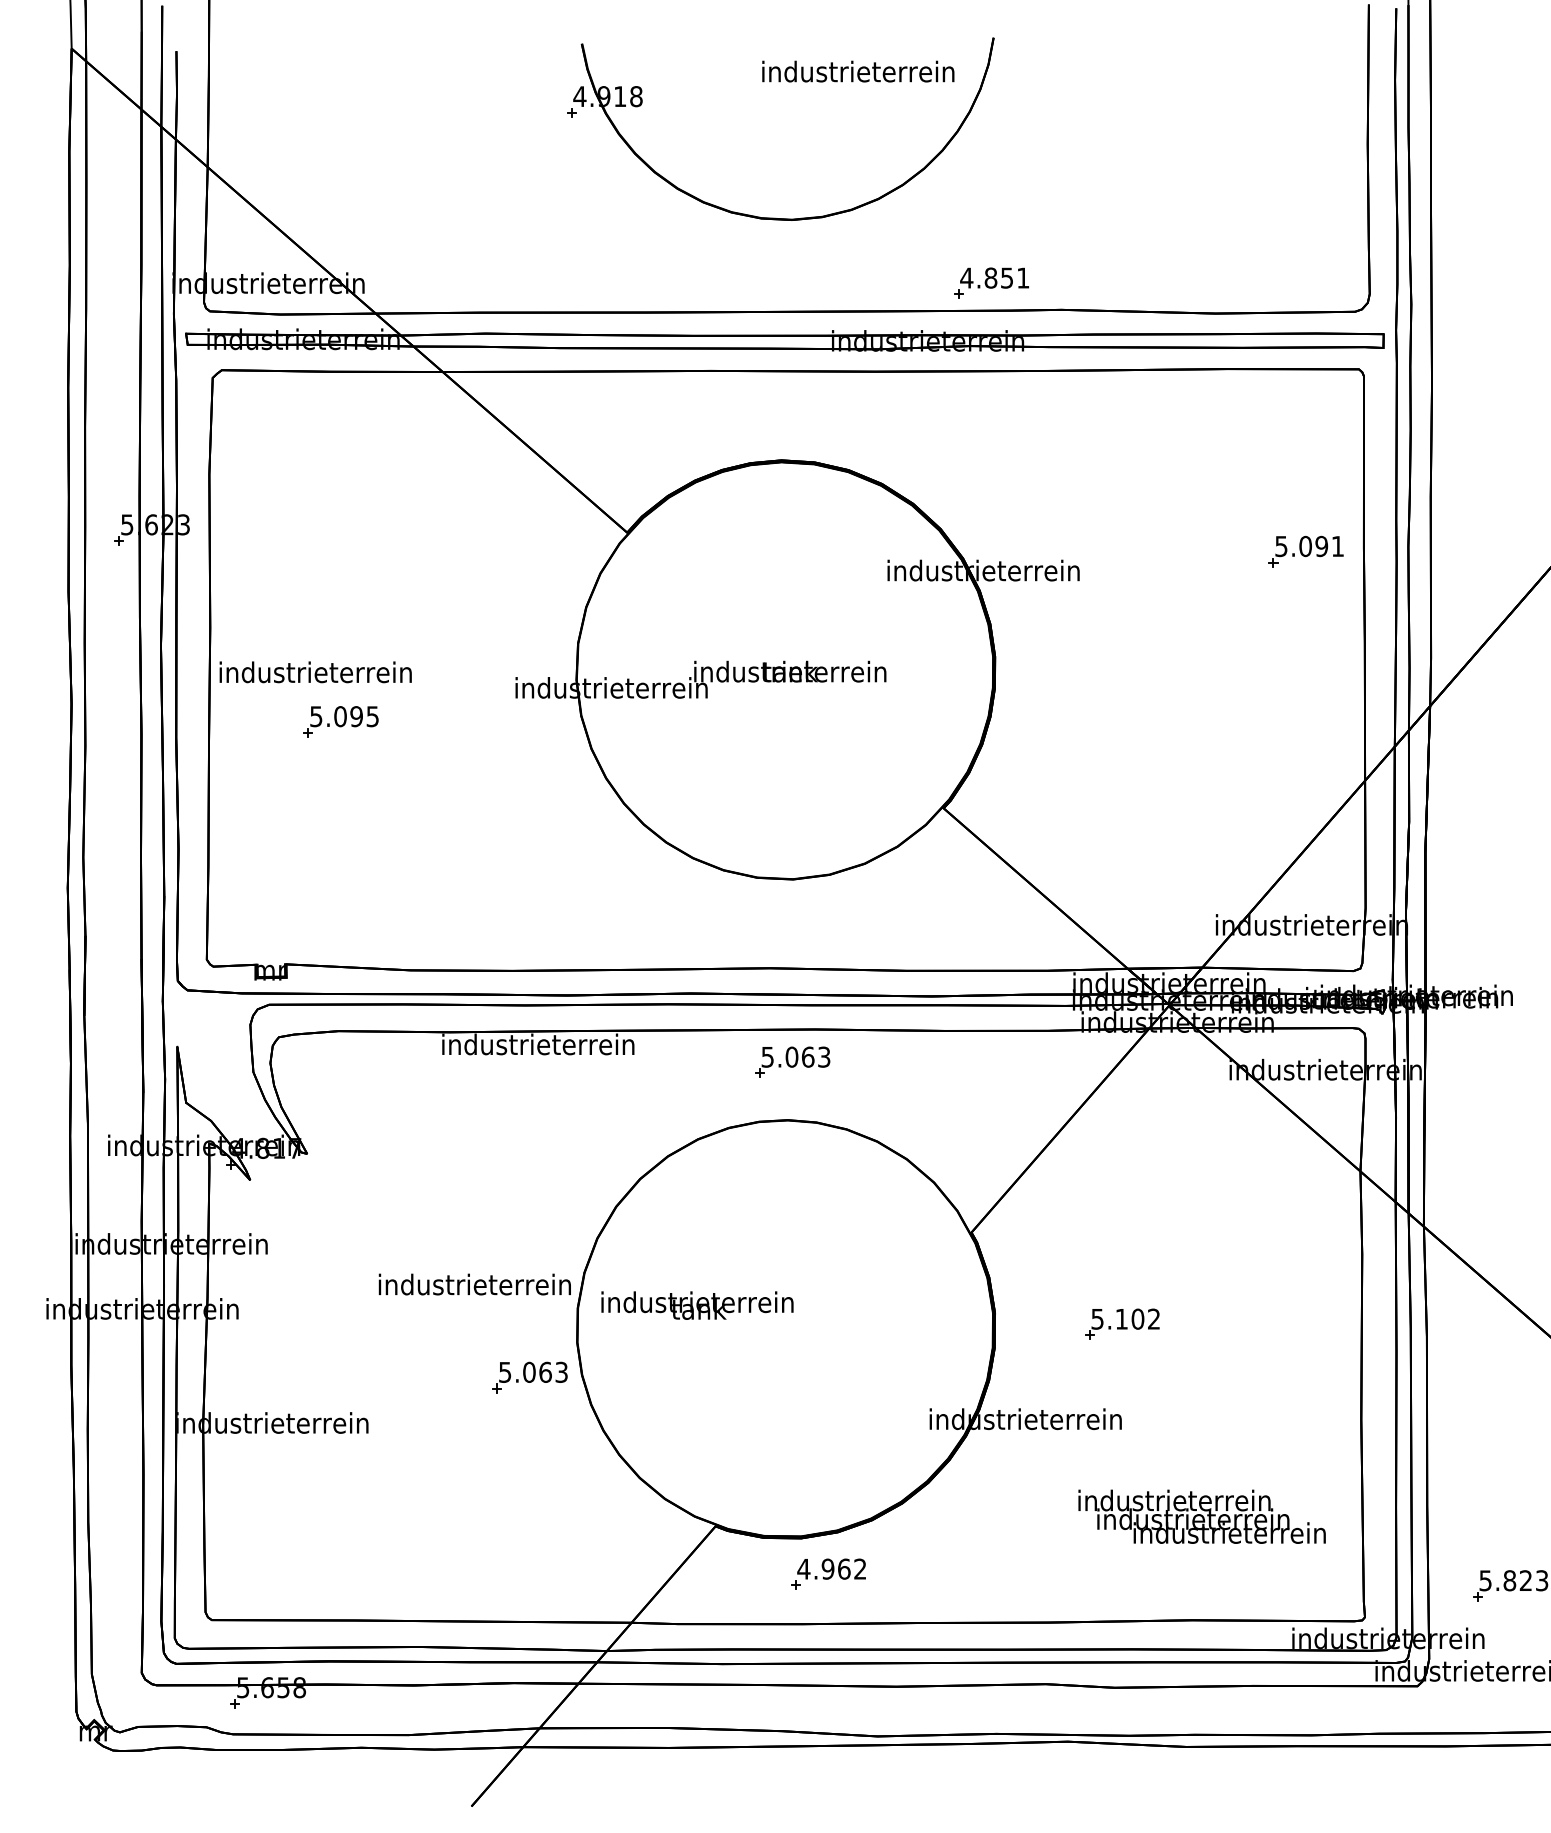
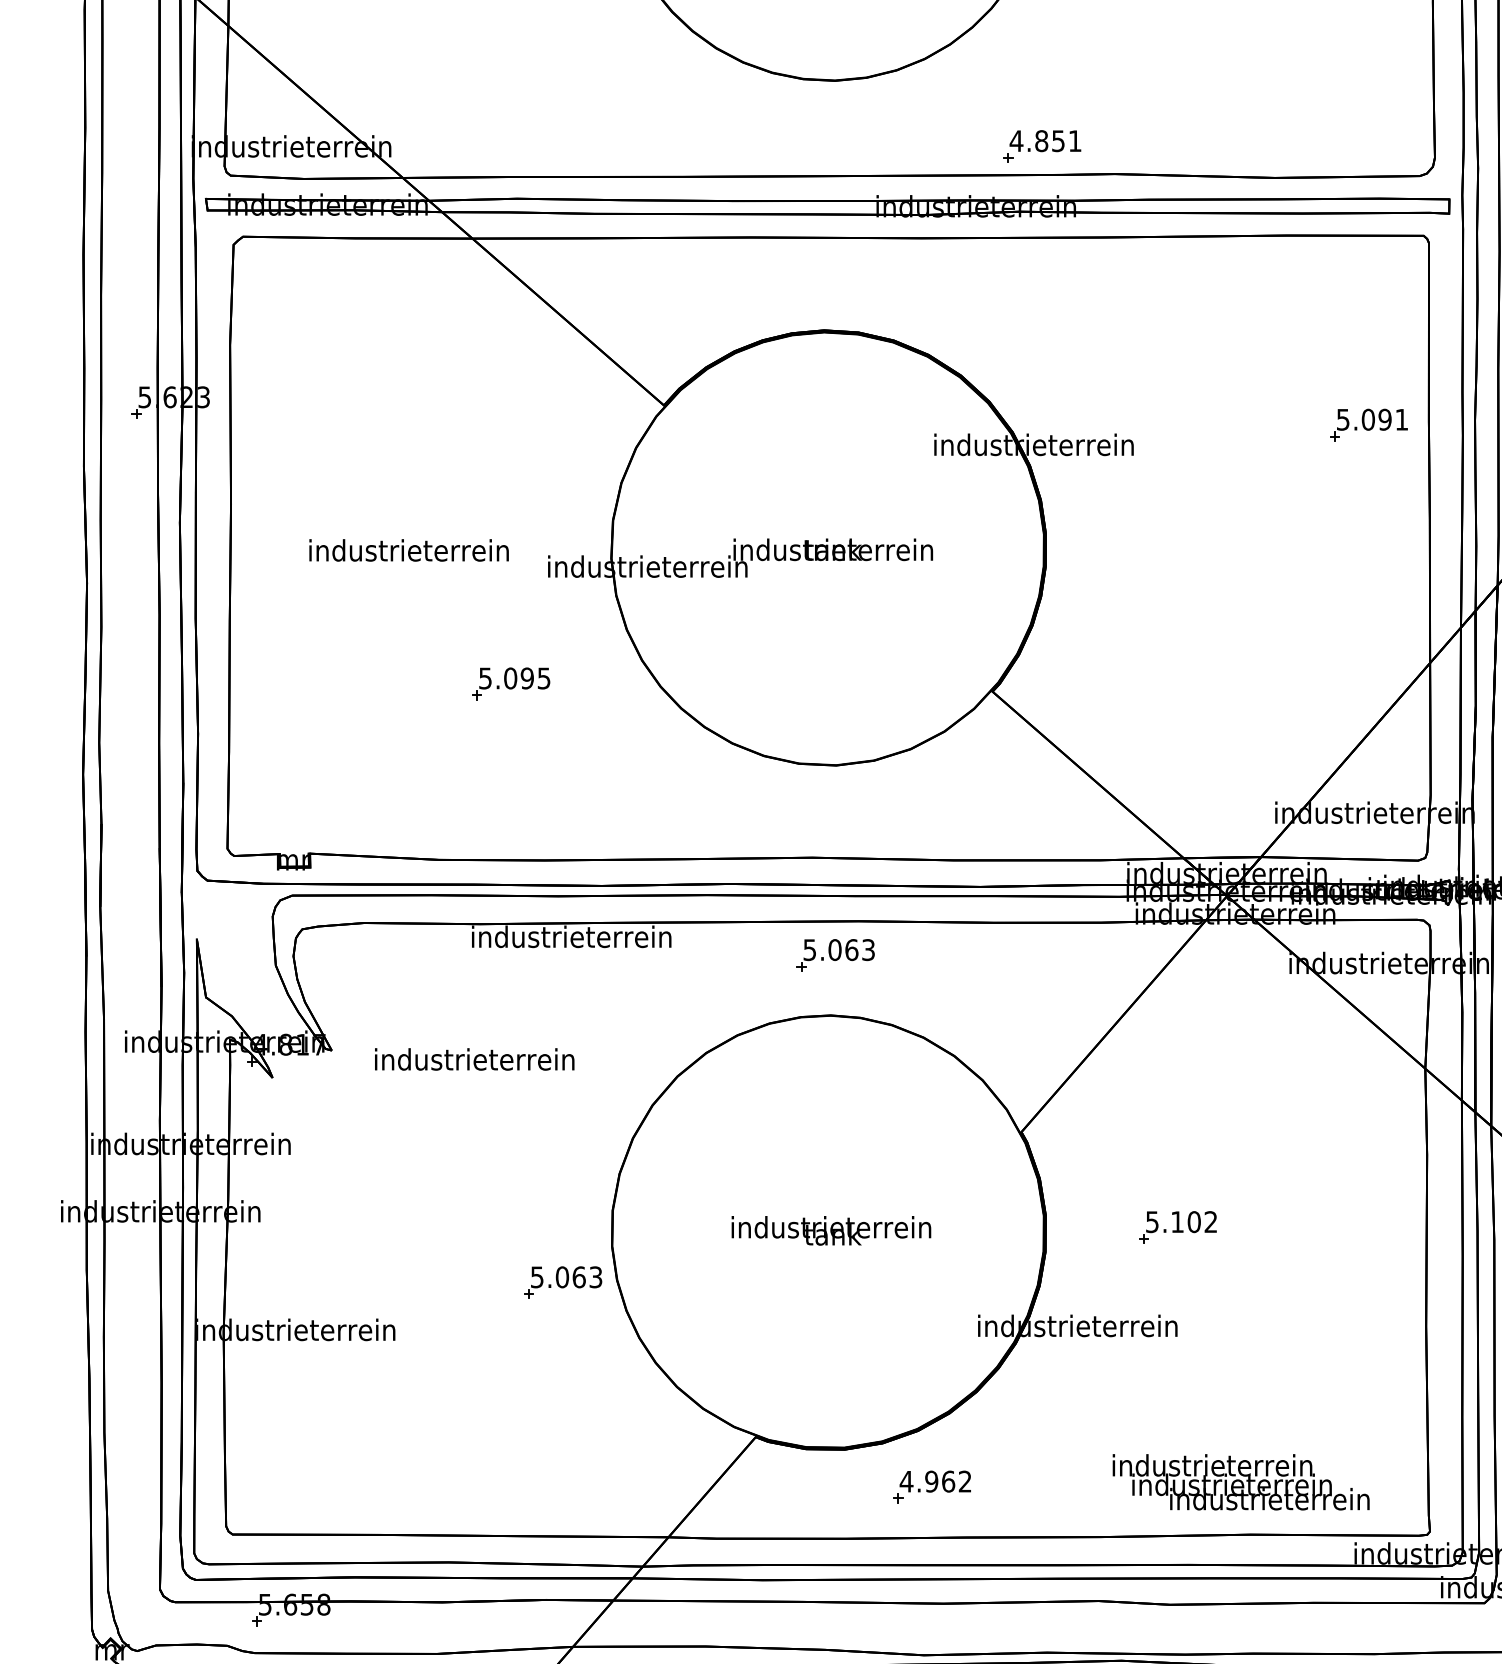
text: (315, 672) -> (408, 550), moved
part: (340, 721) -> (510, 683), moved
text: (474, 1284) -> (474, 1059), moved
text: (697, 1305) -> (831, 1230), moved
text: (1201, 1516) -> (1240, 1481), moved
part: (828, 1573) -> (932, 1486), moved

